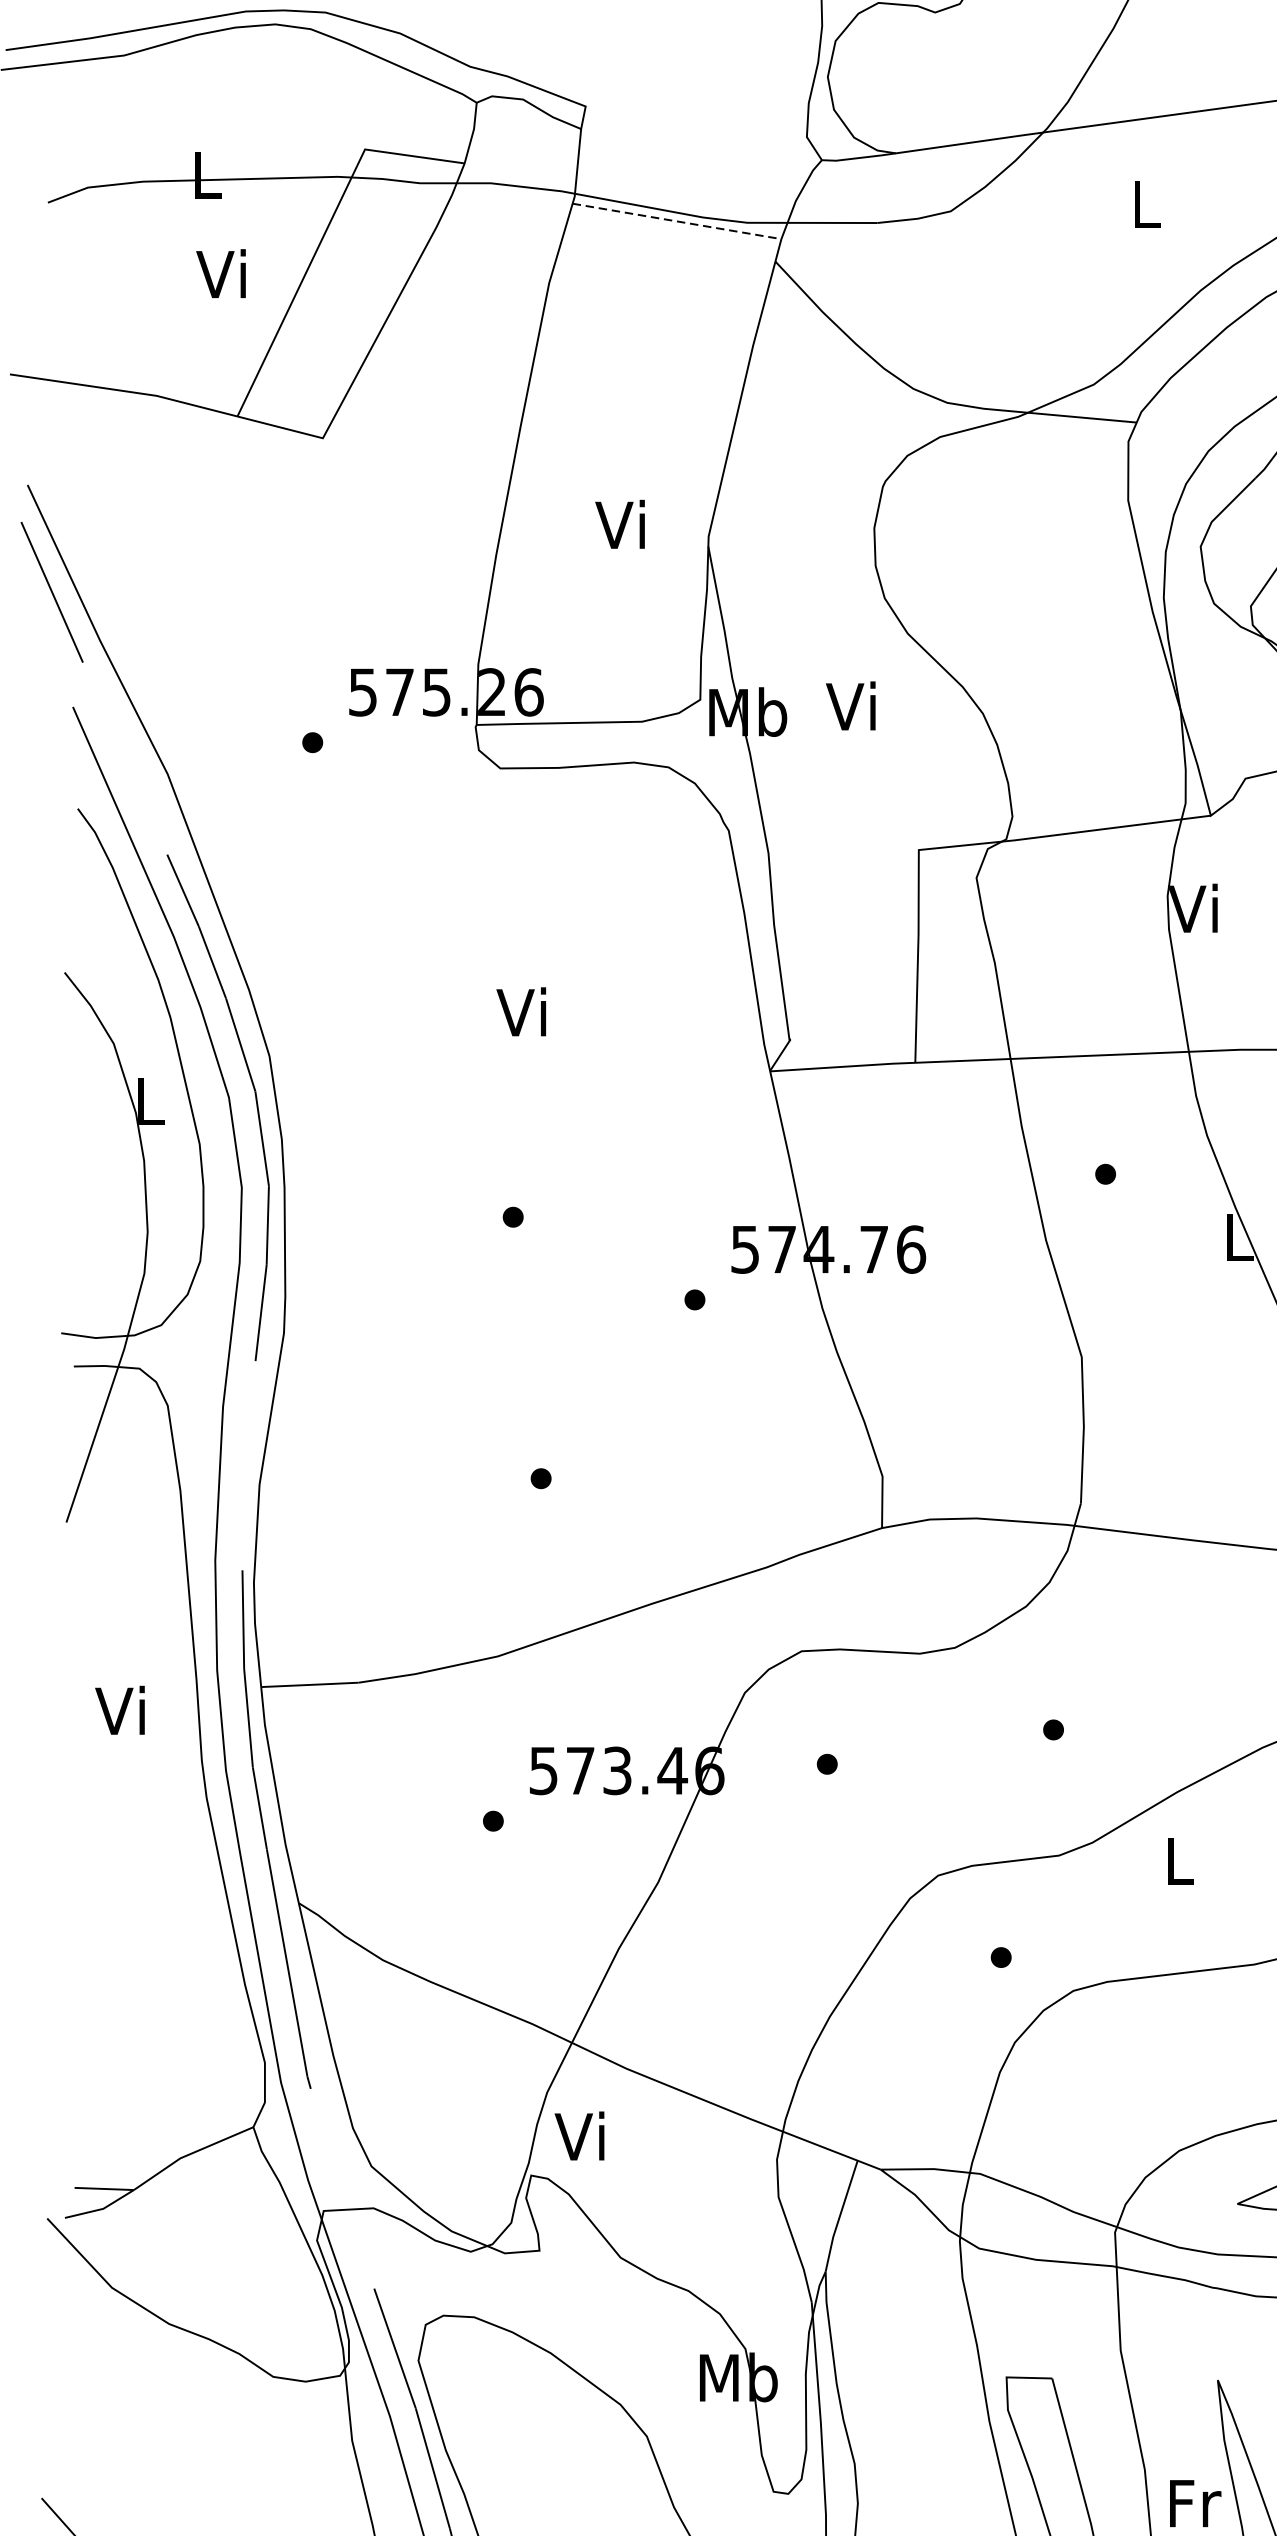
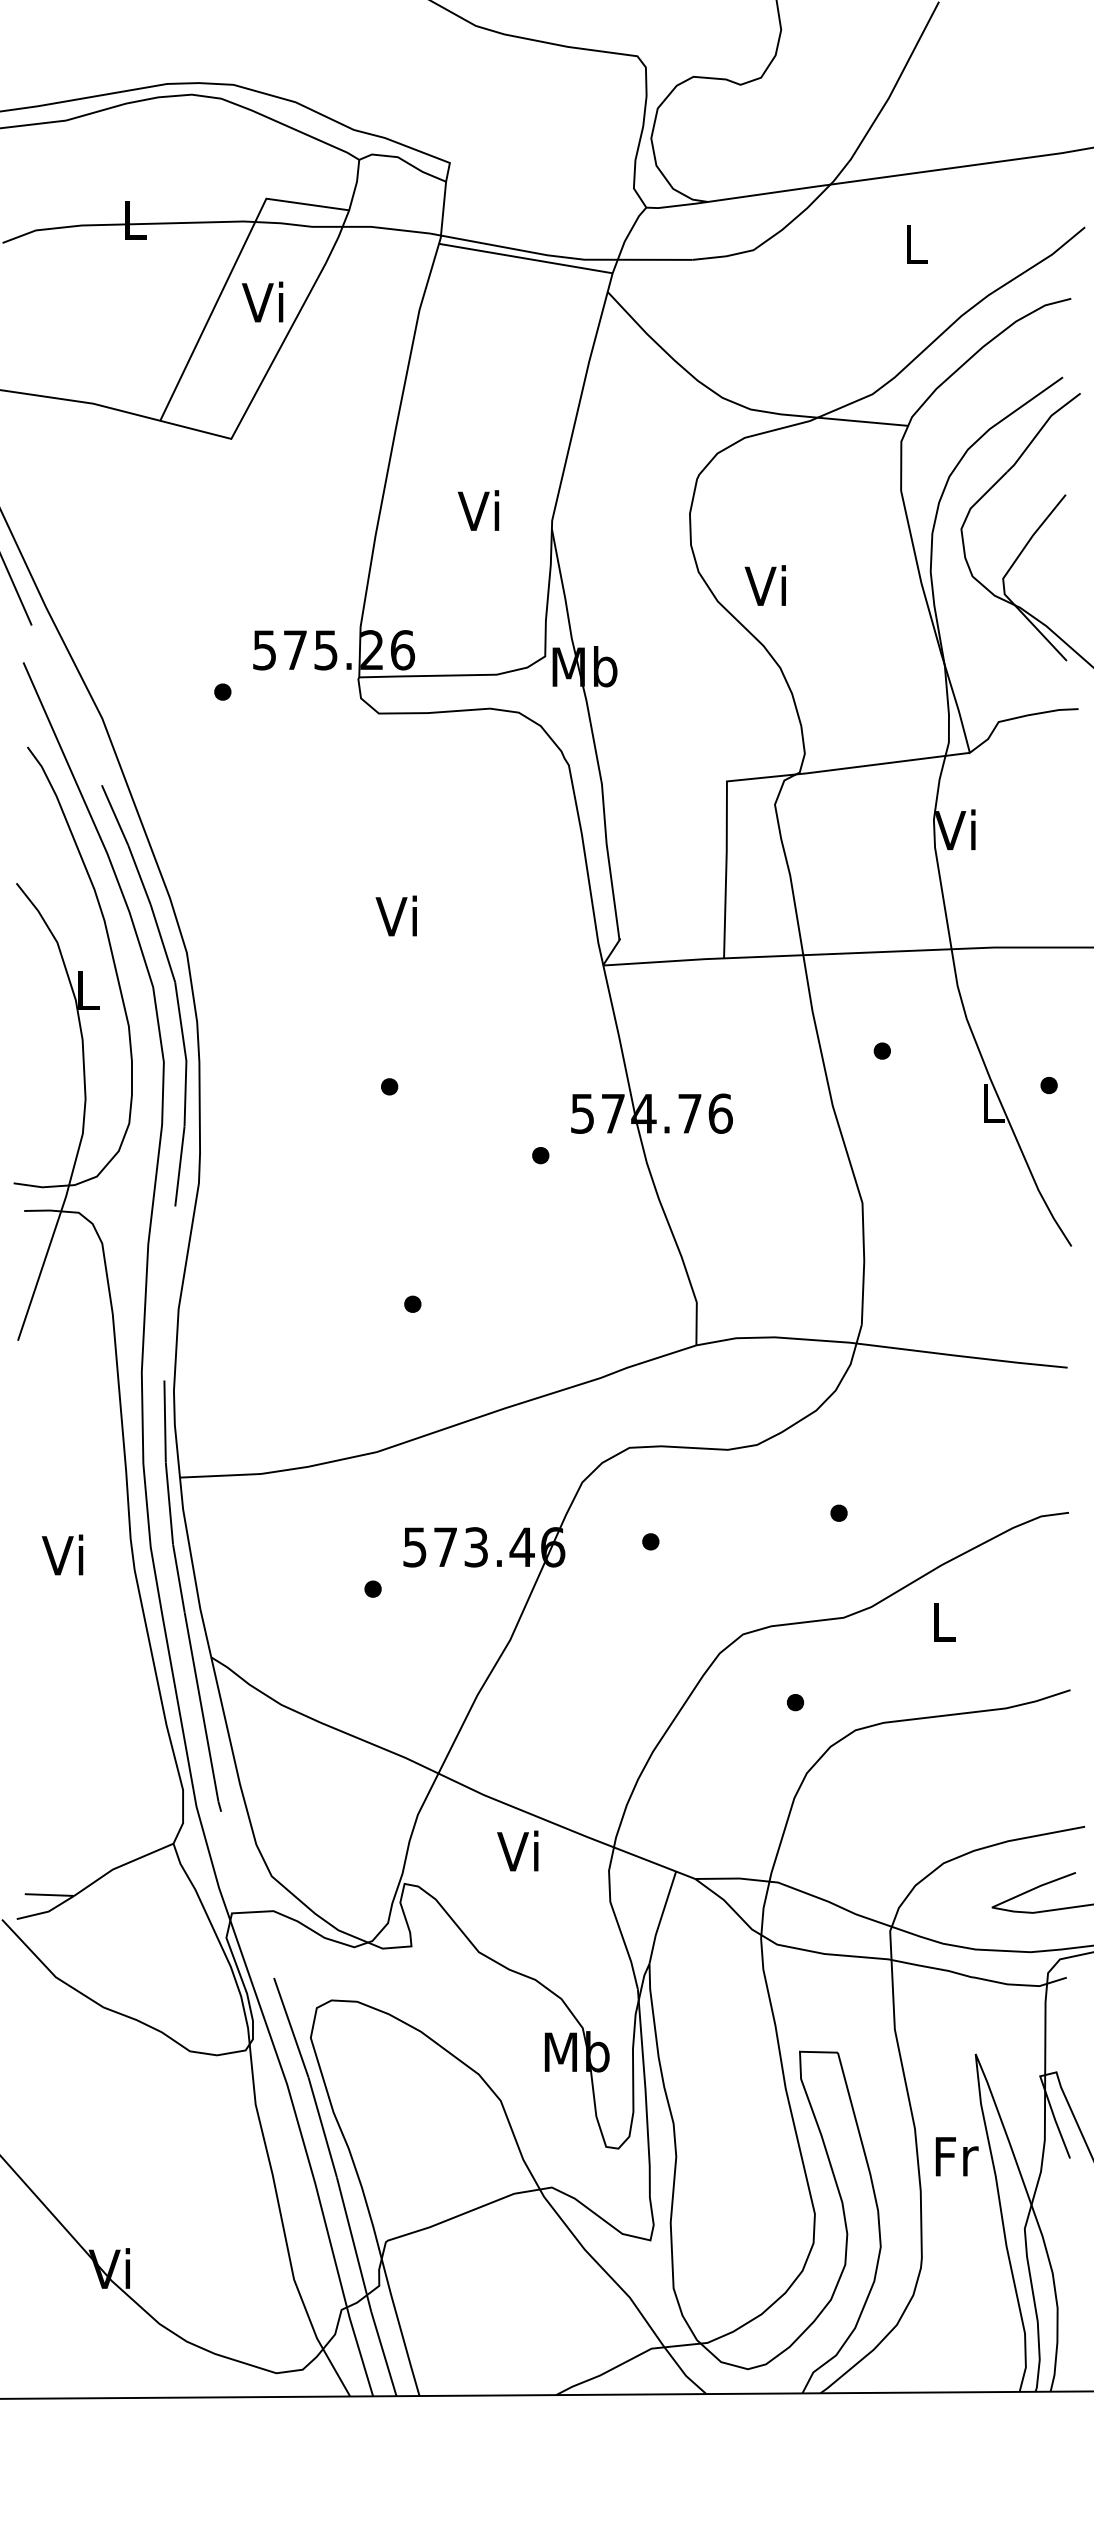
line: (677, 221) -> (526, 258), dashed -> solid
text: (220, 273) -> (262, 301), moved
text: (849, 705) -> (764, 585), moved
text: (119, 1709) -> (62, 1554), moved
text: (579, 2135) -> (517, 1850), moved

